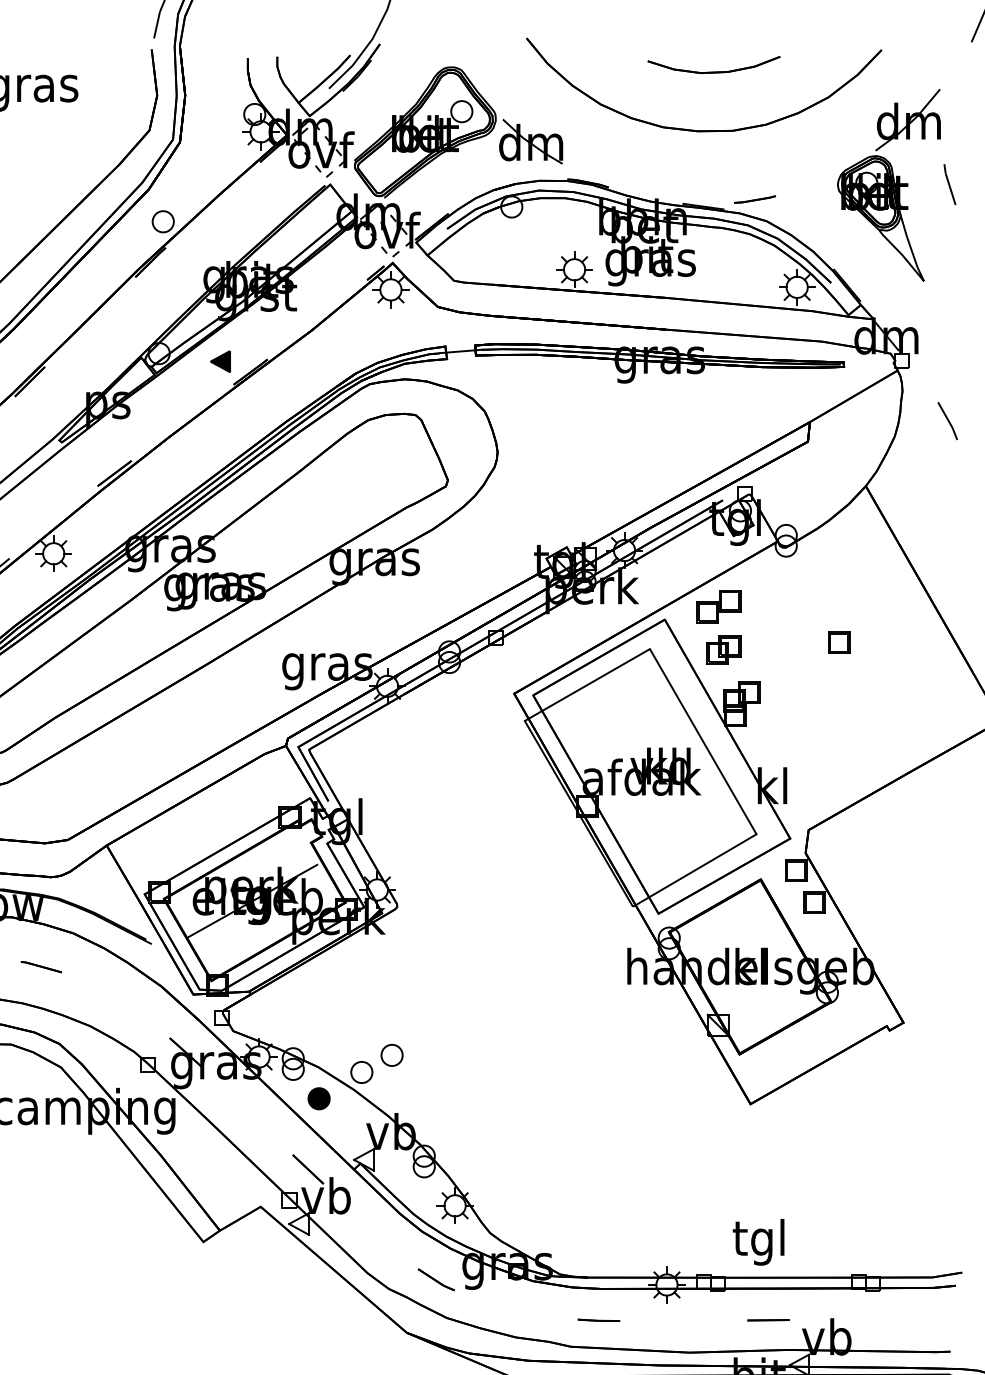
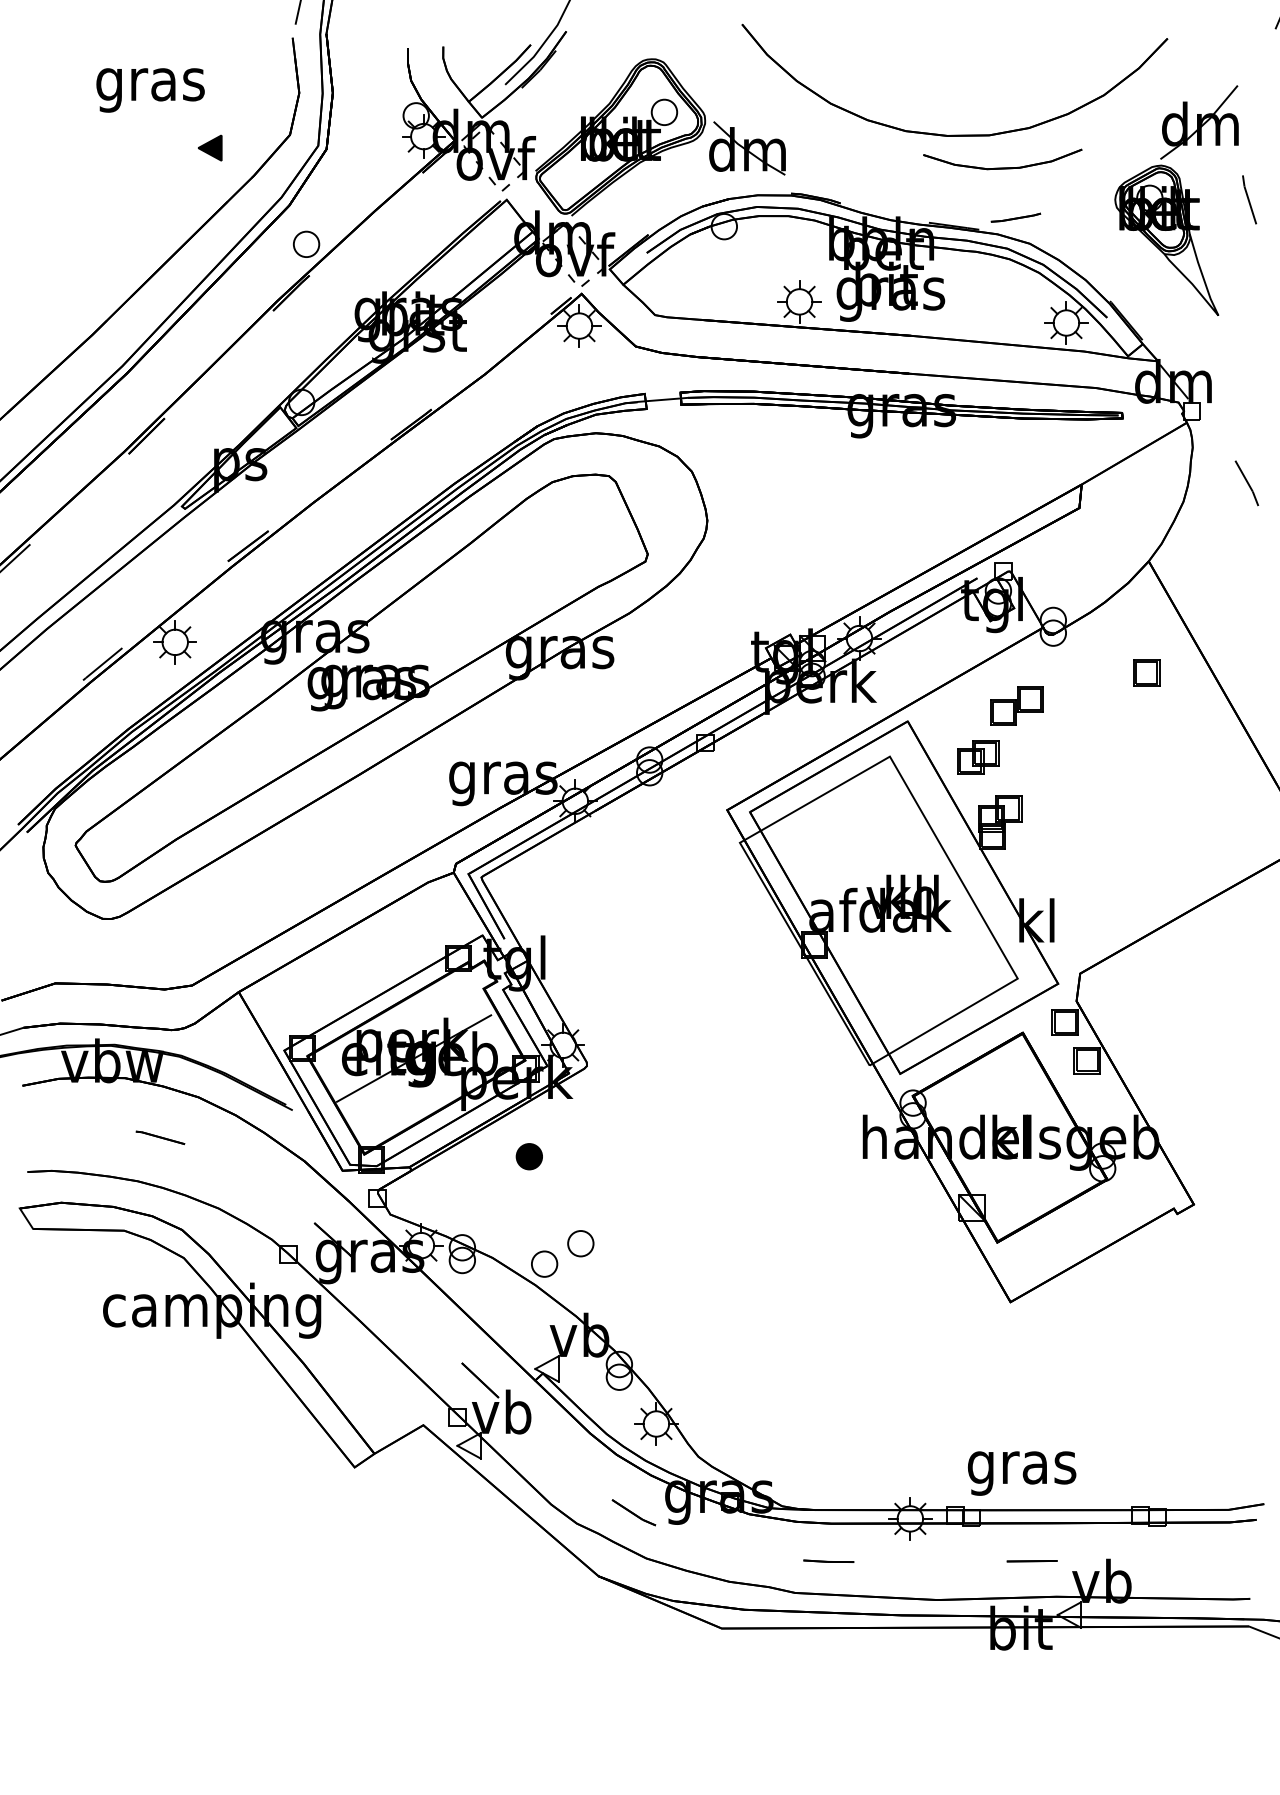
part: (713, 71) -> (1002, 167), moved
part: (220, 361) -> (210, 147), moved
part: (718, 606) -> (1016, 705), moved
part: (838, 642) -> (1146, 672), moved
part: (318, 1098) -> (528, 1156), moved
text: (759, 1242) -> (1021, 1467), tgl -> gras

